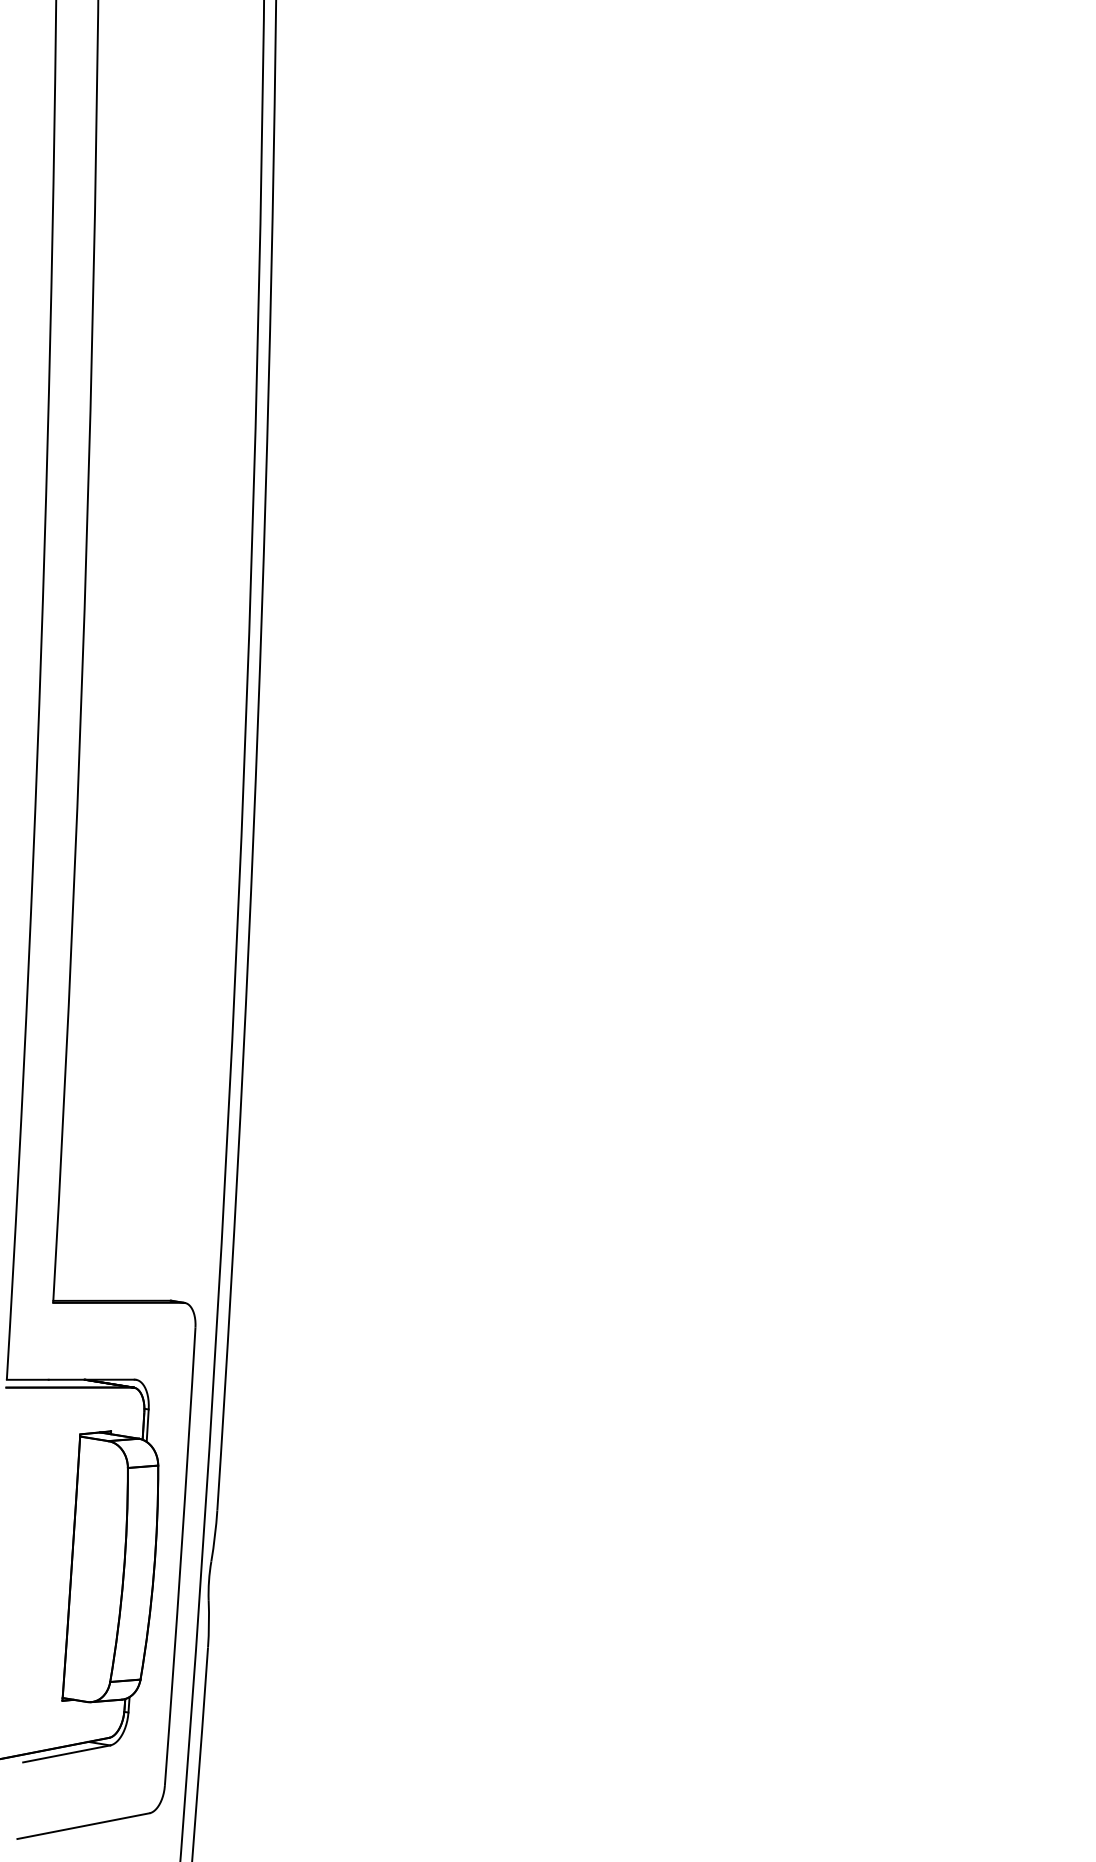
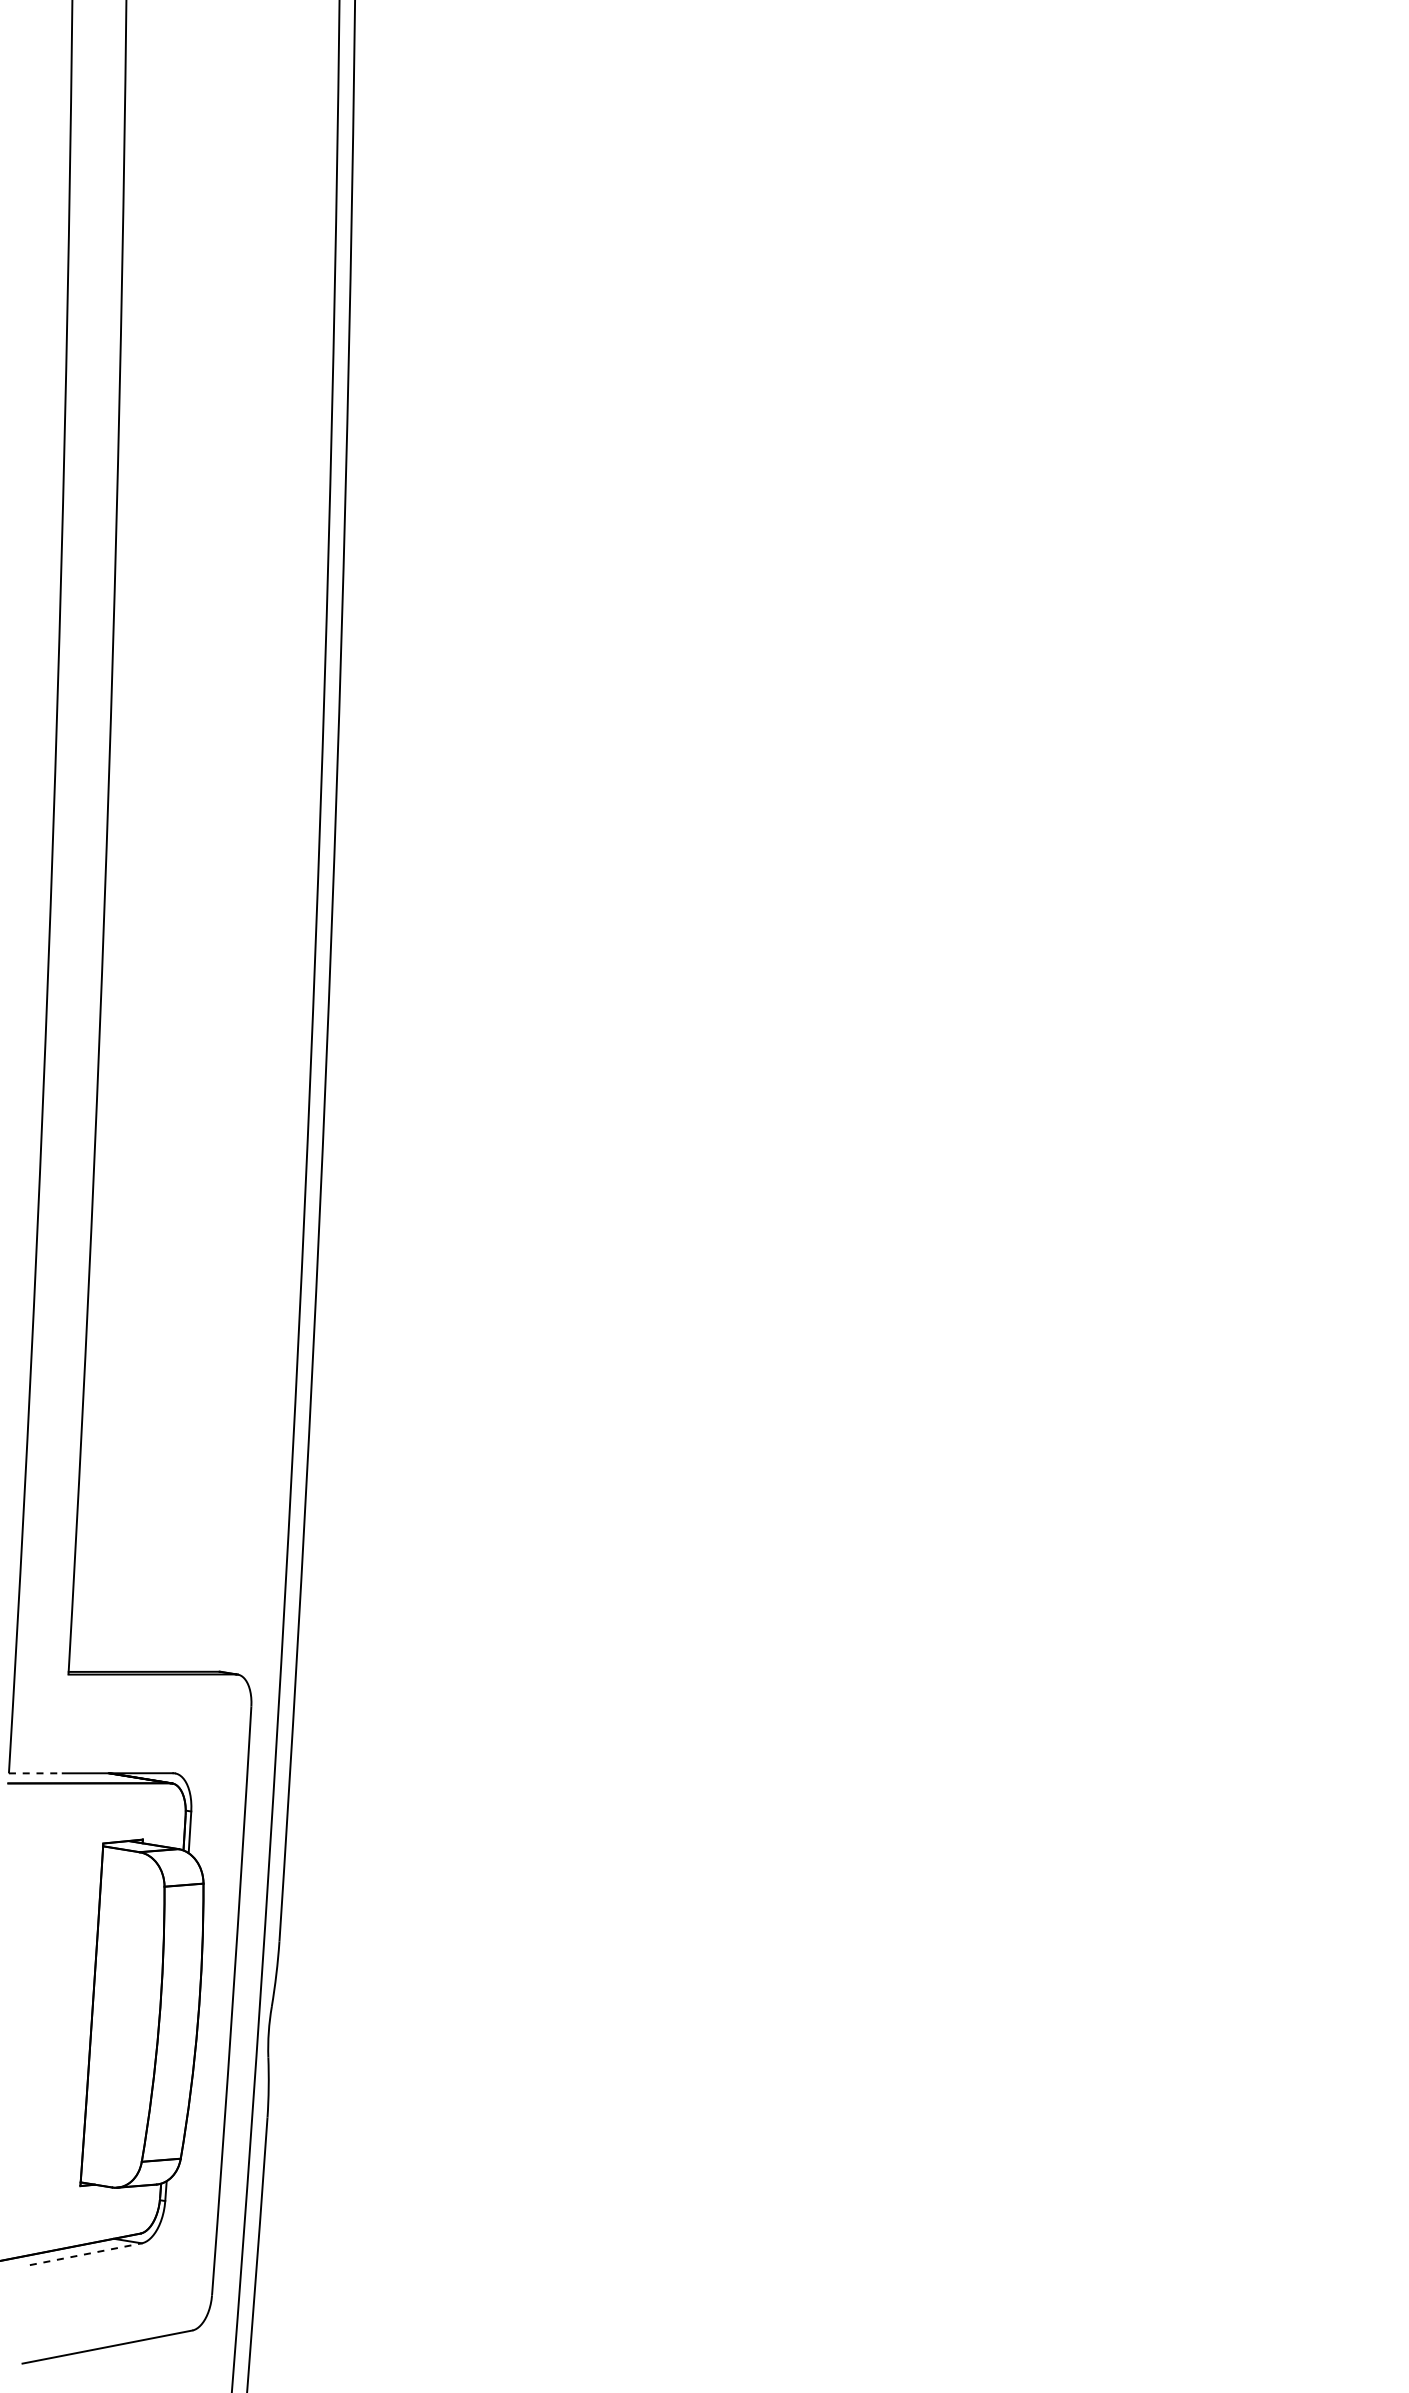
line: (27, 1379) -> (35, 1773), solid -> dashed
line: (67, 1754) -> (86, 2254), solid -> dashed

